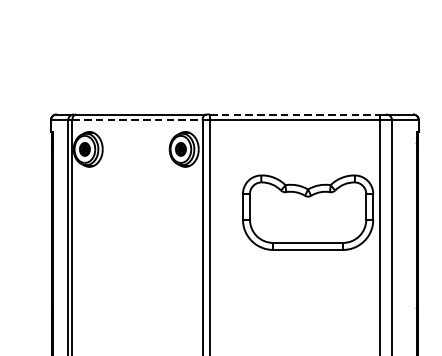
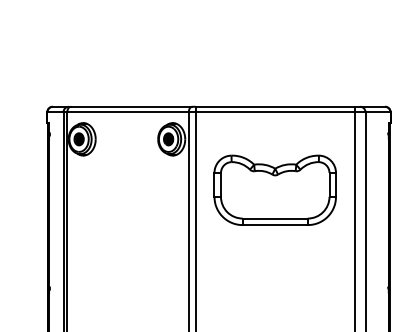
line: (295, 114) -> (275, 106), dashed -> solid
line: (137, 120) -> (128, 112), dashed -> solid
part: (307, 211) -> (274, 189), moved

